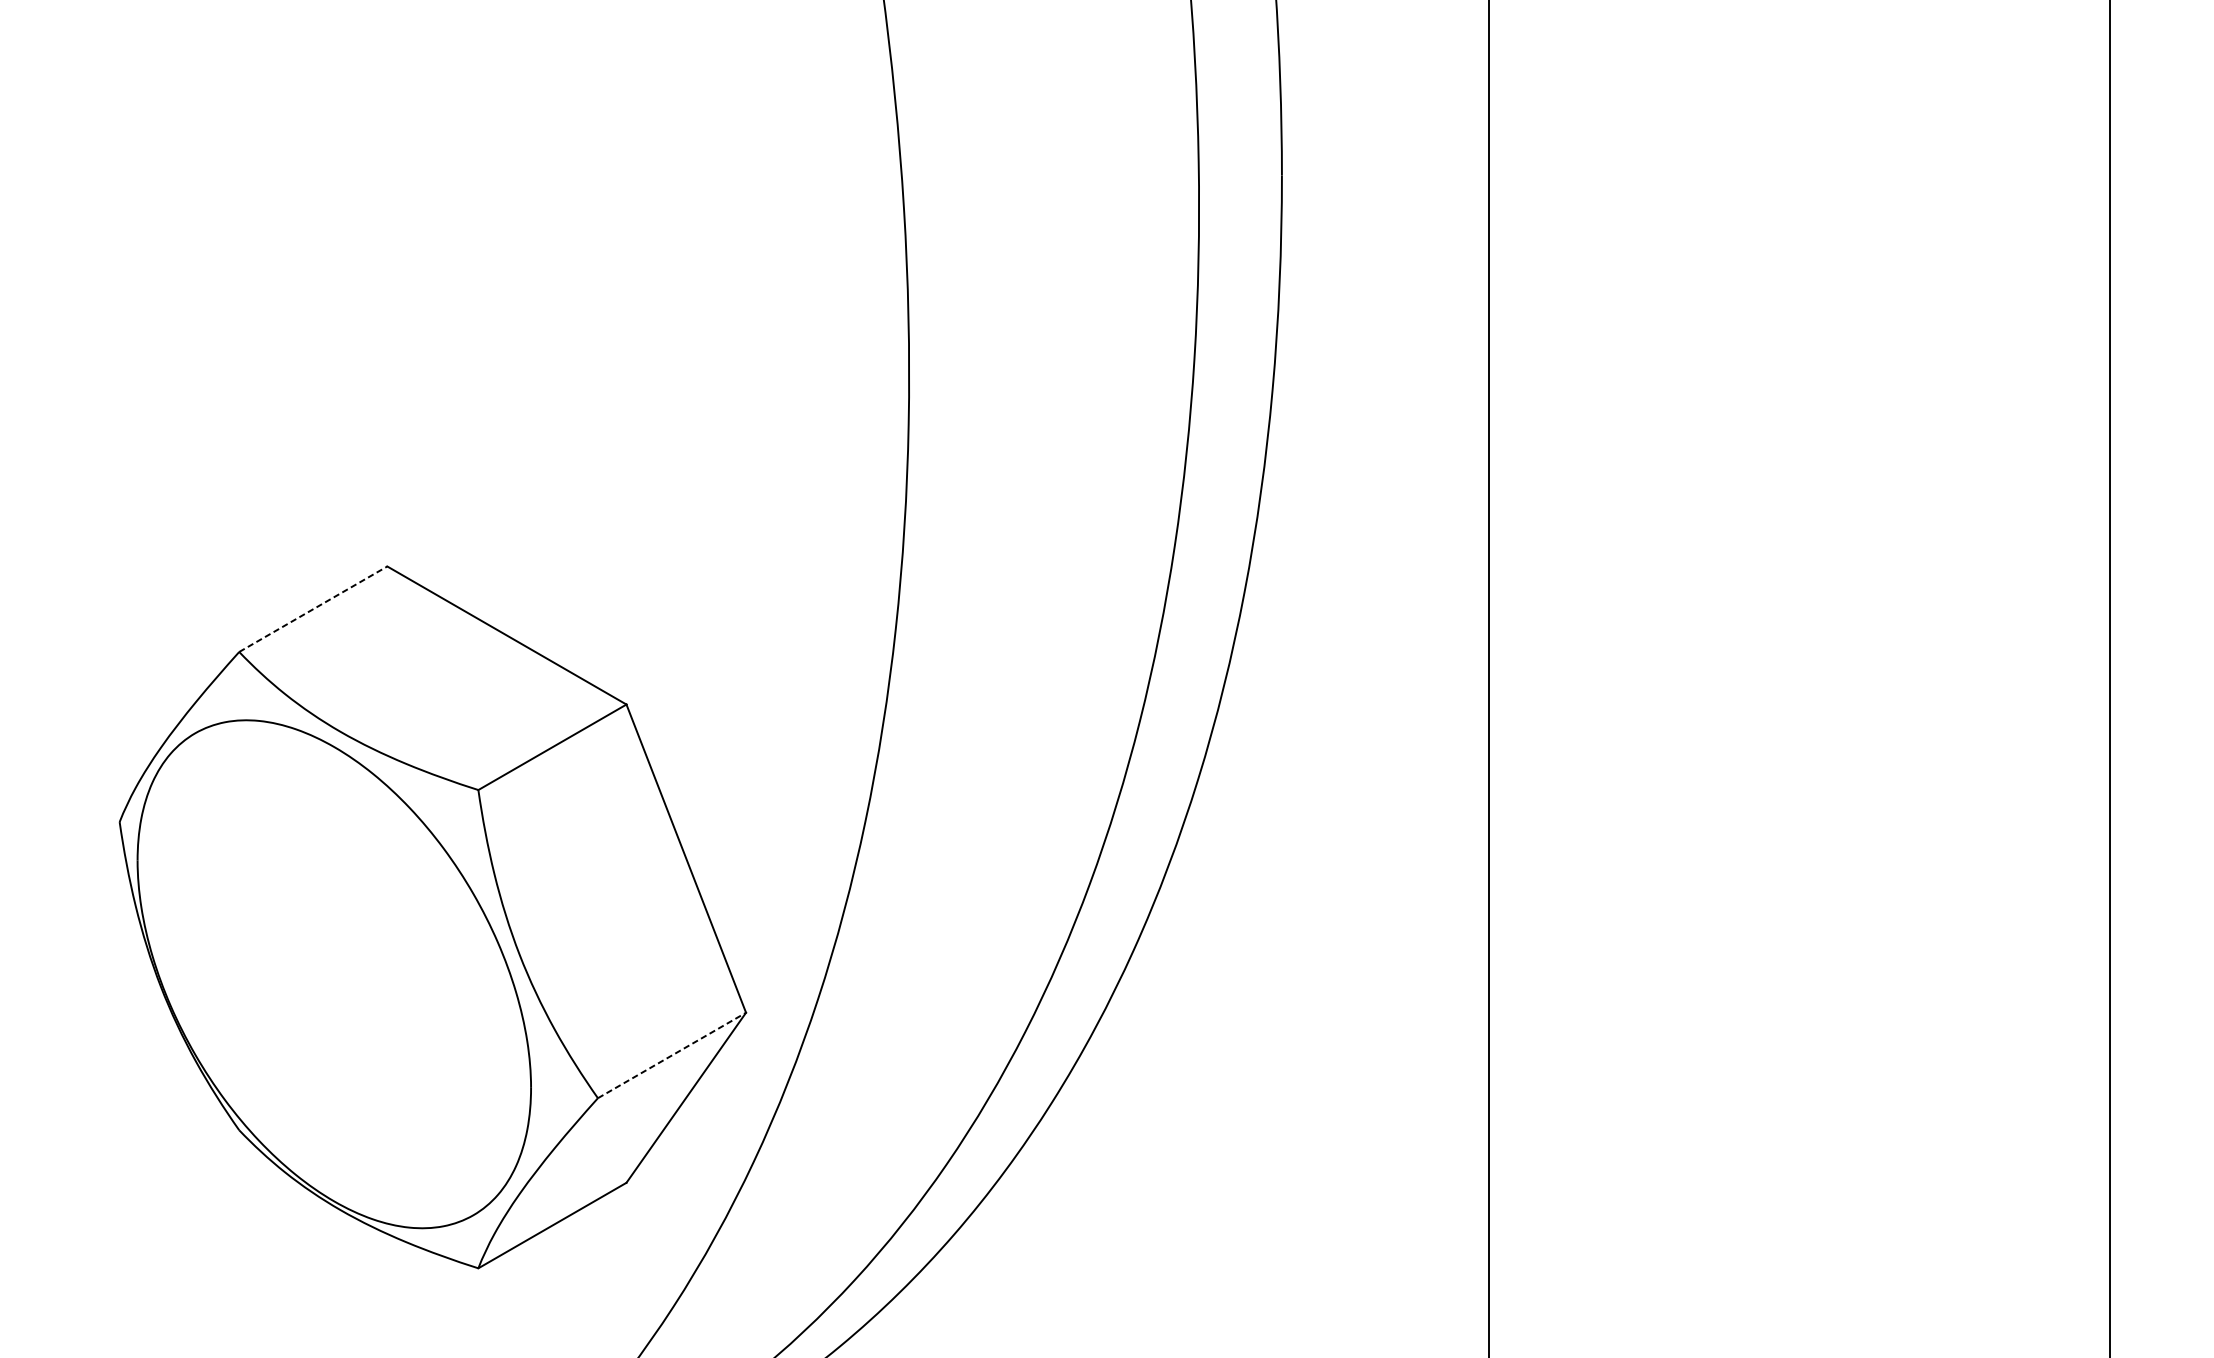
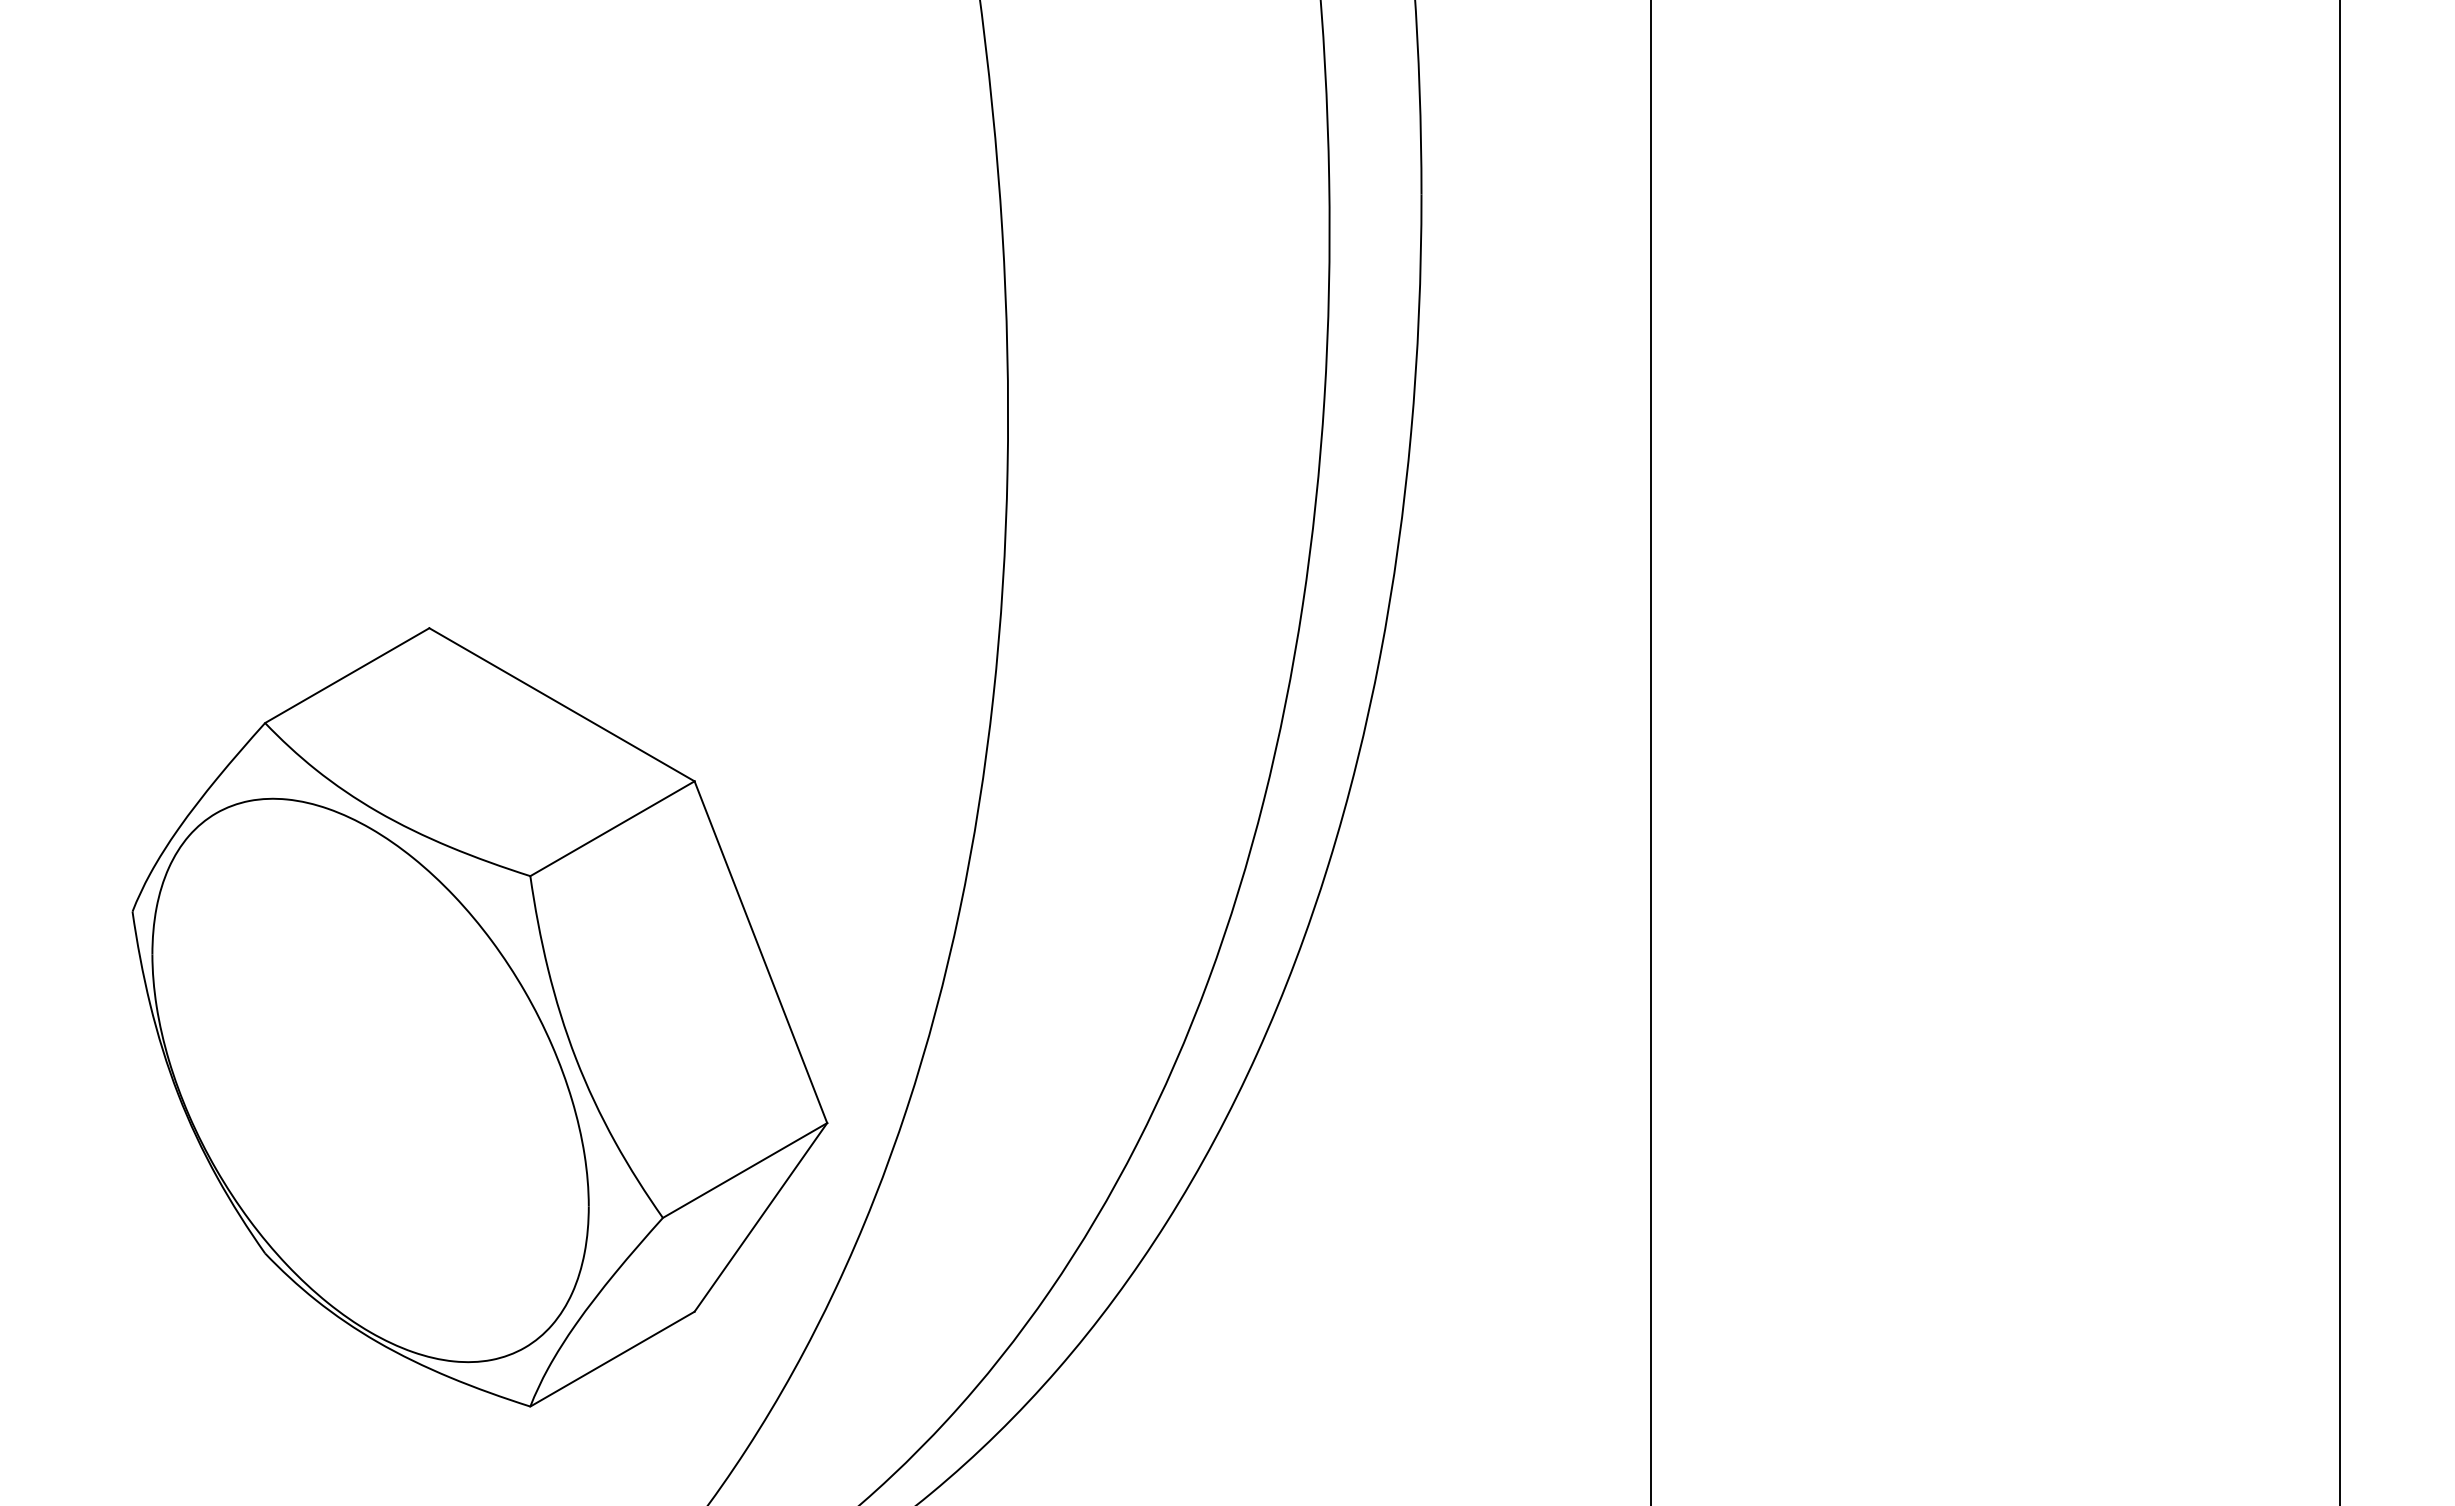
line: (313, 609) -> (347, 675), dashed -> solid
line: (672, 1055) -> (745, 1170), dashed -> solid

